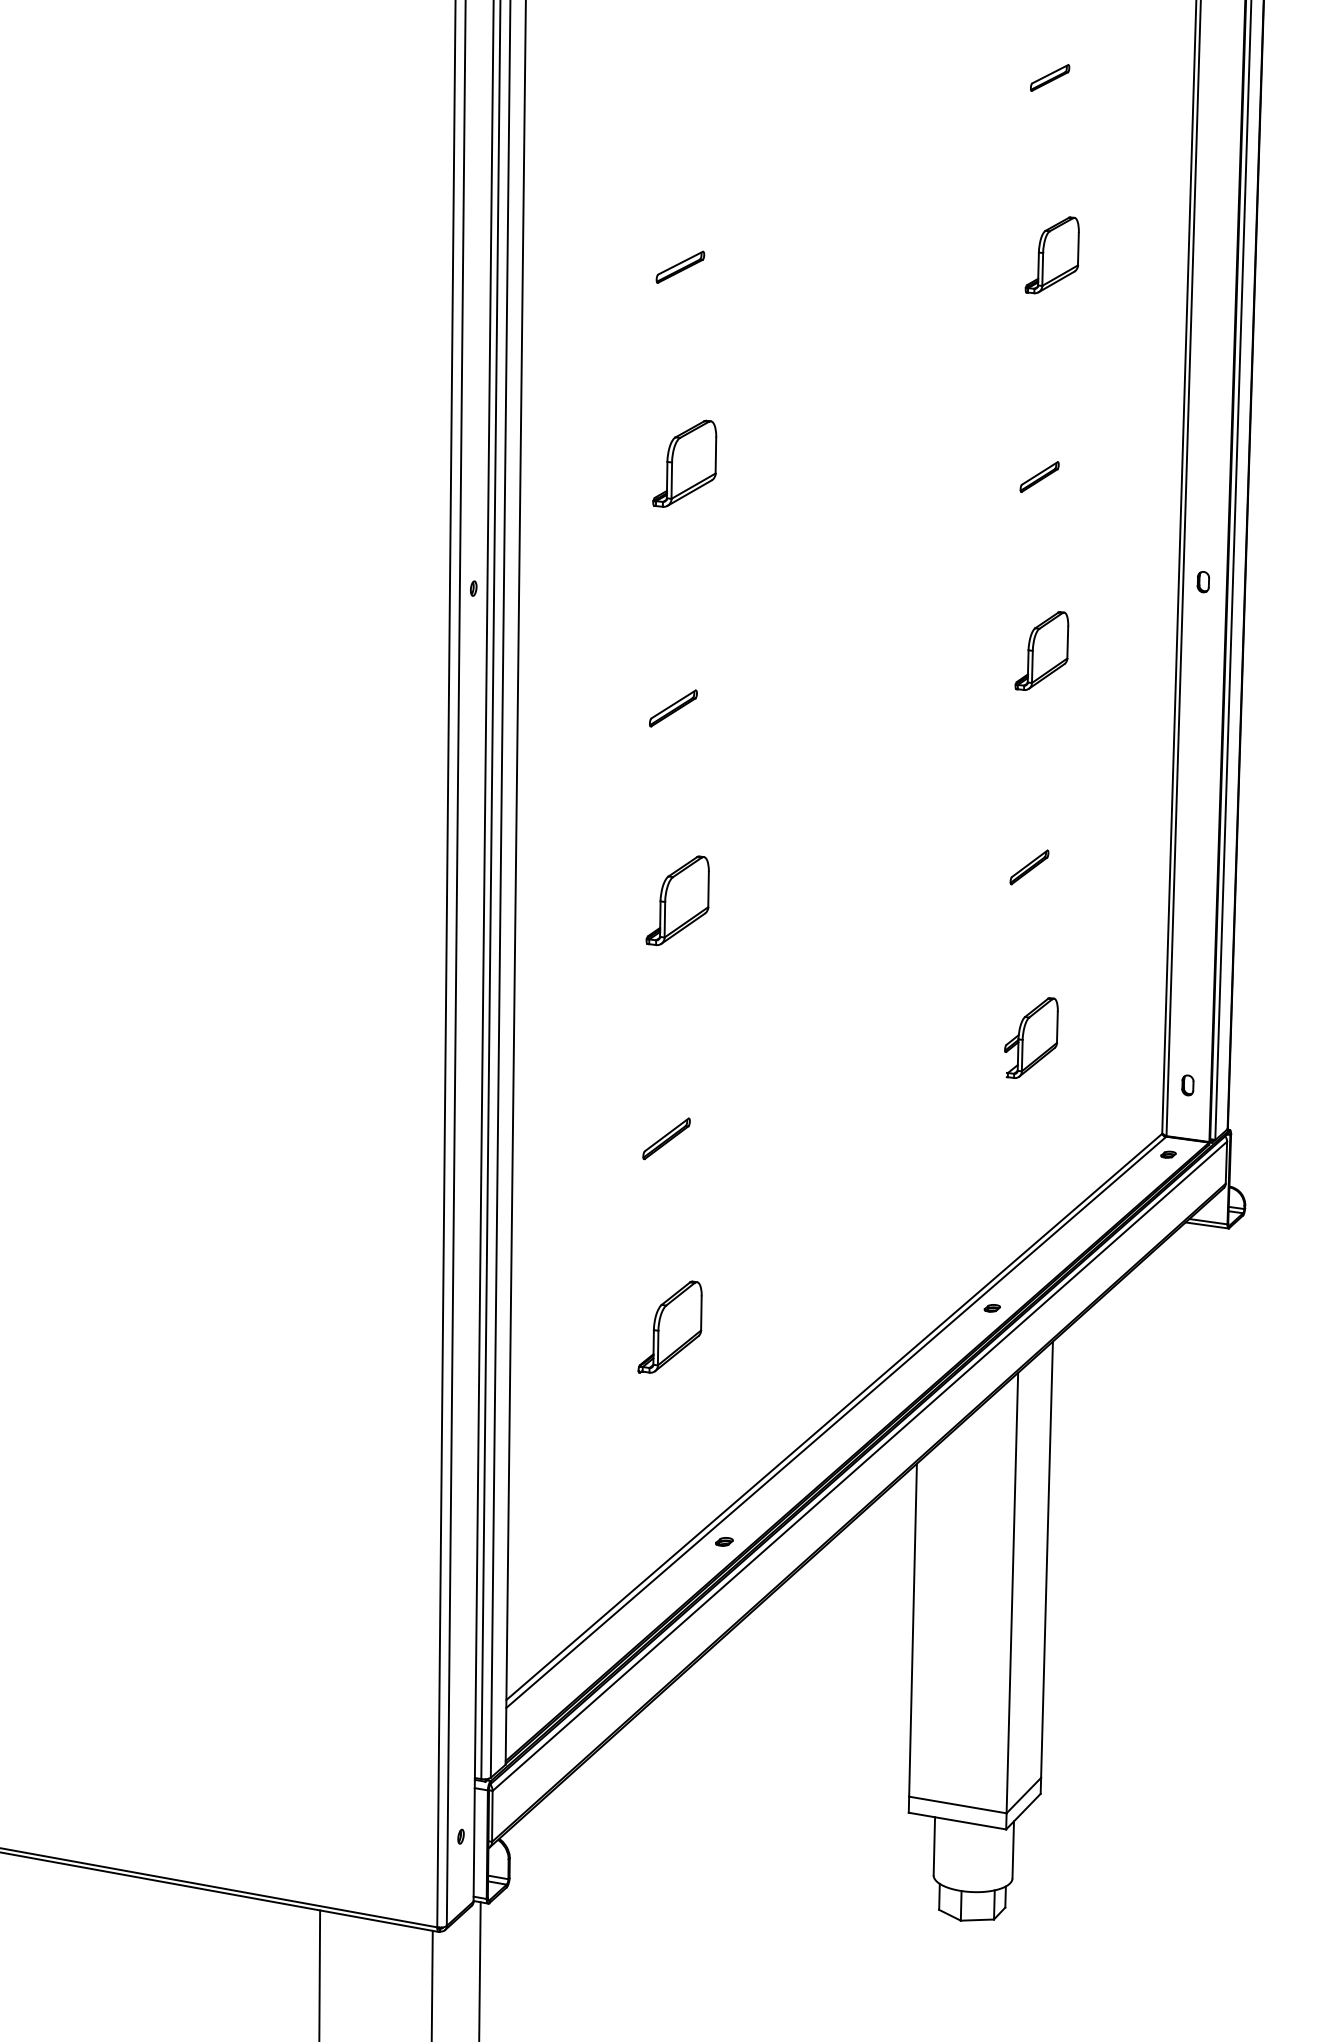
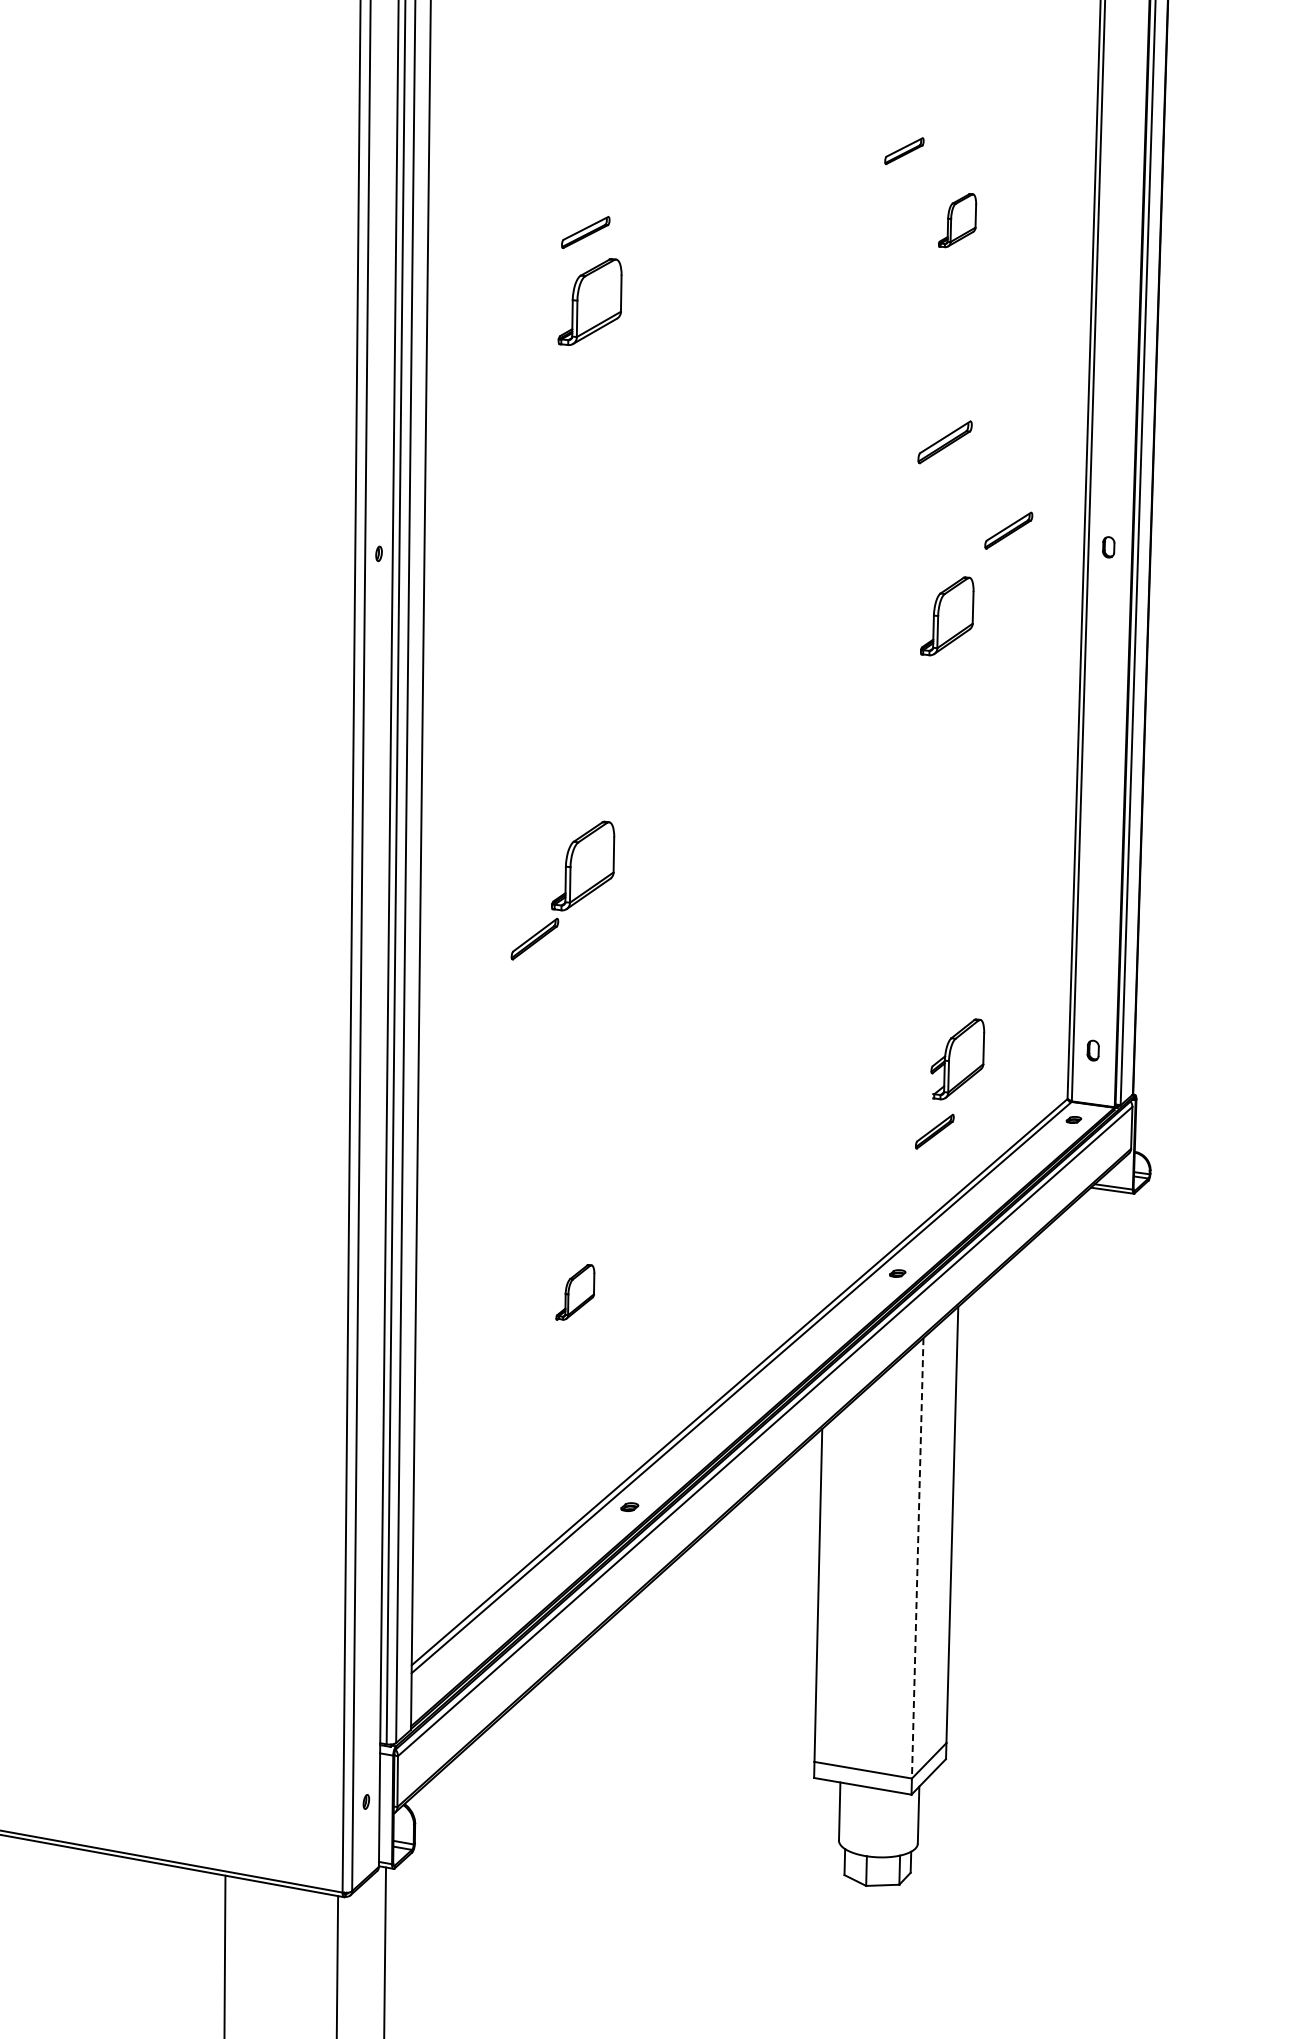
part: (1050, 77) -> (904, 150), moved
part: (1051, 255) -> (956, 220), size x0.7
part: (684, 463) -> (589, 301), moved
part: (1039, 476) -> (944, 441), size x1.4
part: (673, 708) -> (1008, 530), moved
part: (1029, 867) -> (934, 1131), moved
part: (1031, 1037) -> (957, 1058), moved
part: (666, 1138) -> (534, 938), moved
part: (669, 1326) -> (574, 1291), size x0.6
line: (1012, 1593) -> (917, 1558), solid -> dashed

